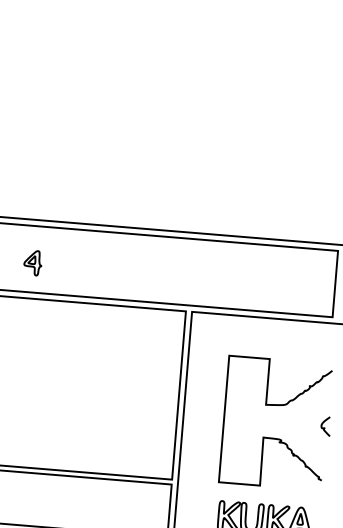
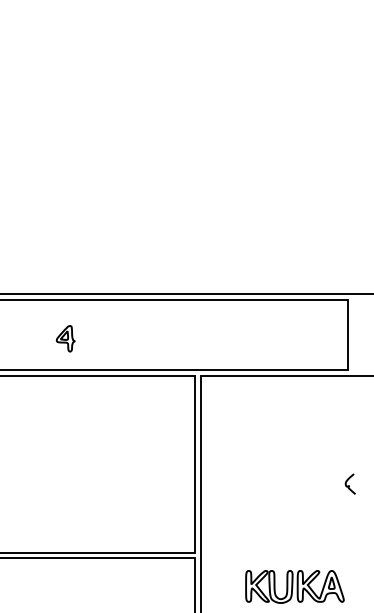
part: (32, 262) -> (65, 338), moved
curve: (274, 437) -> (297, 500), removed

